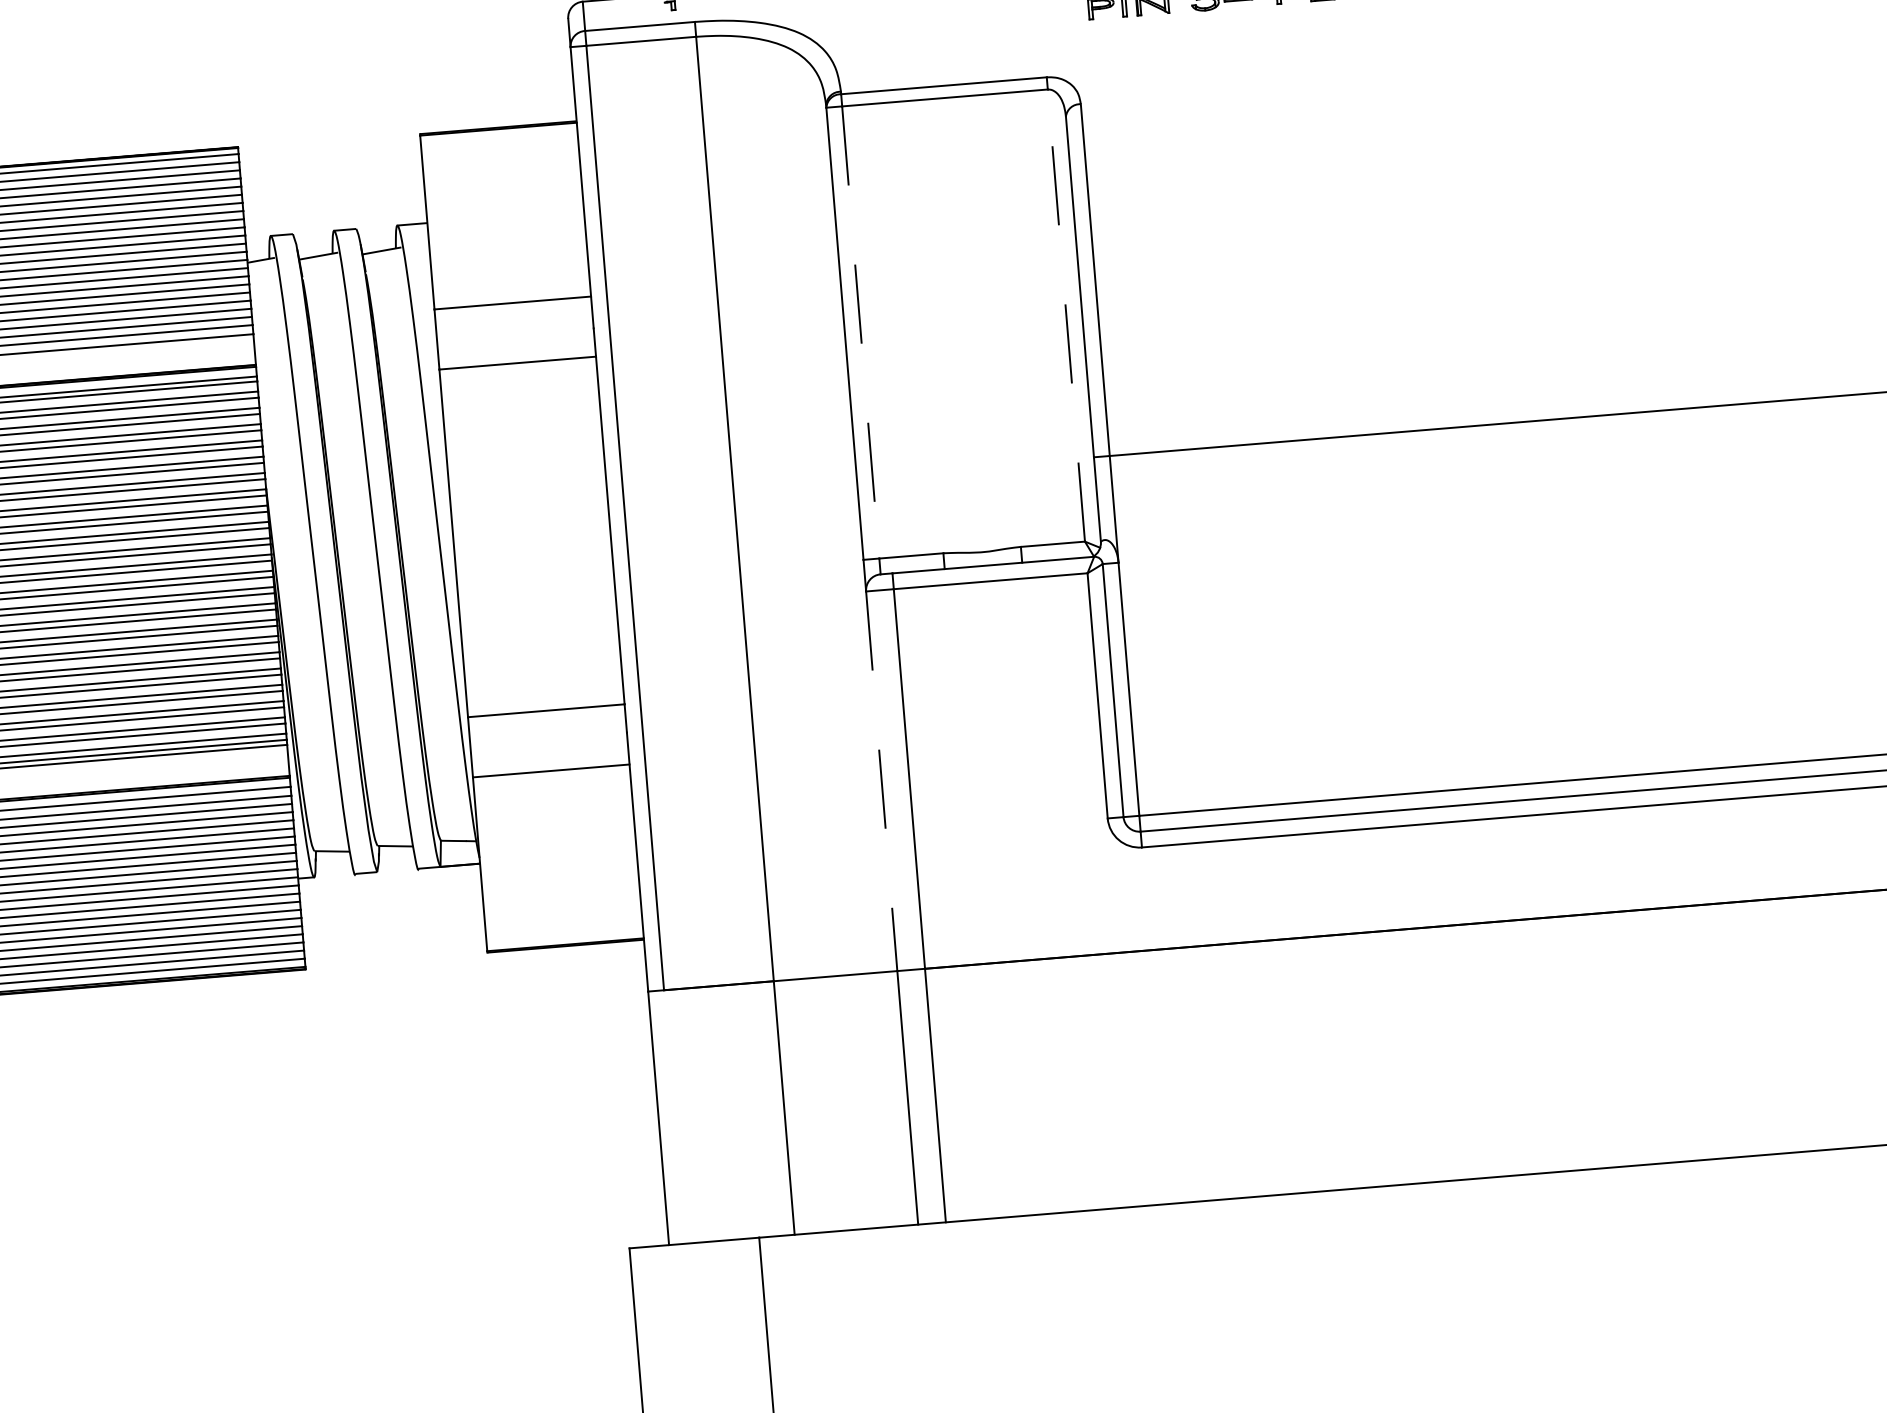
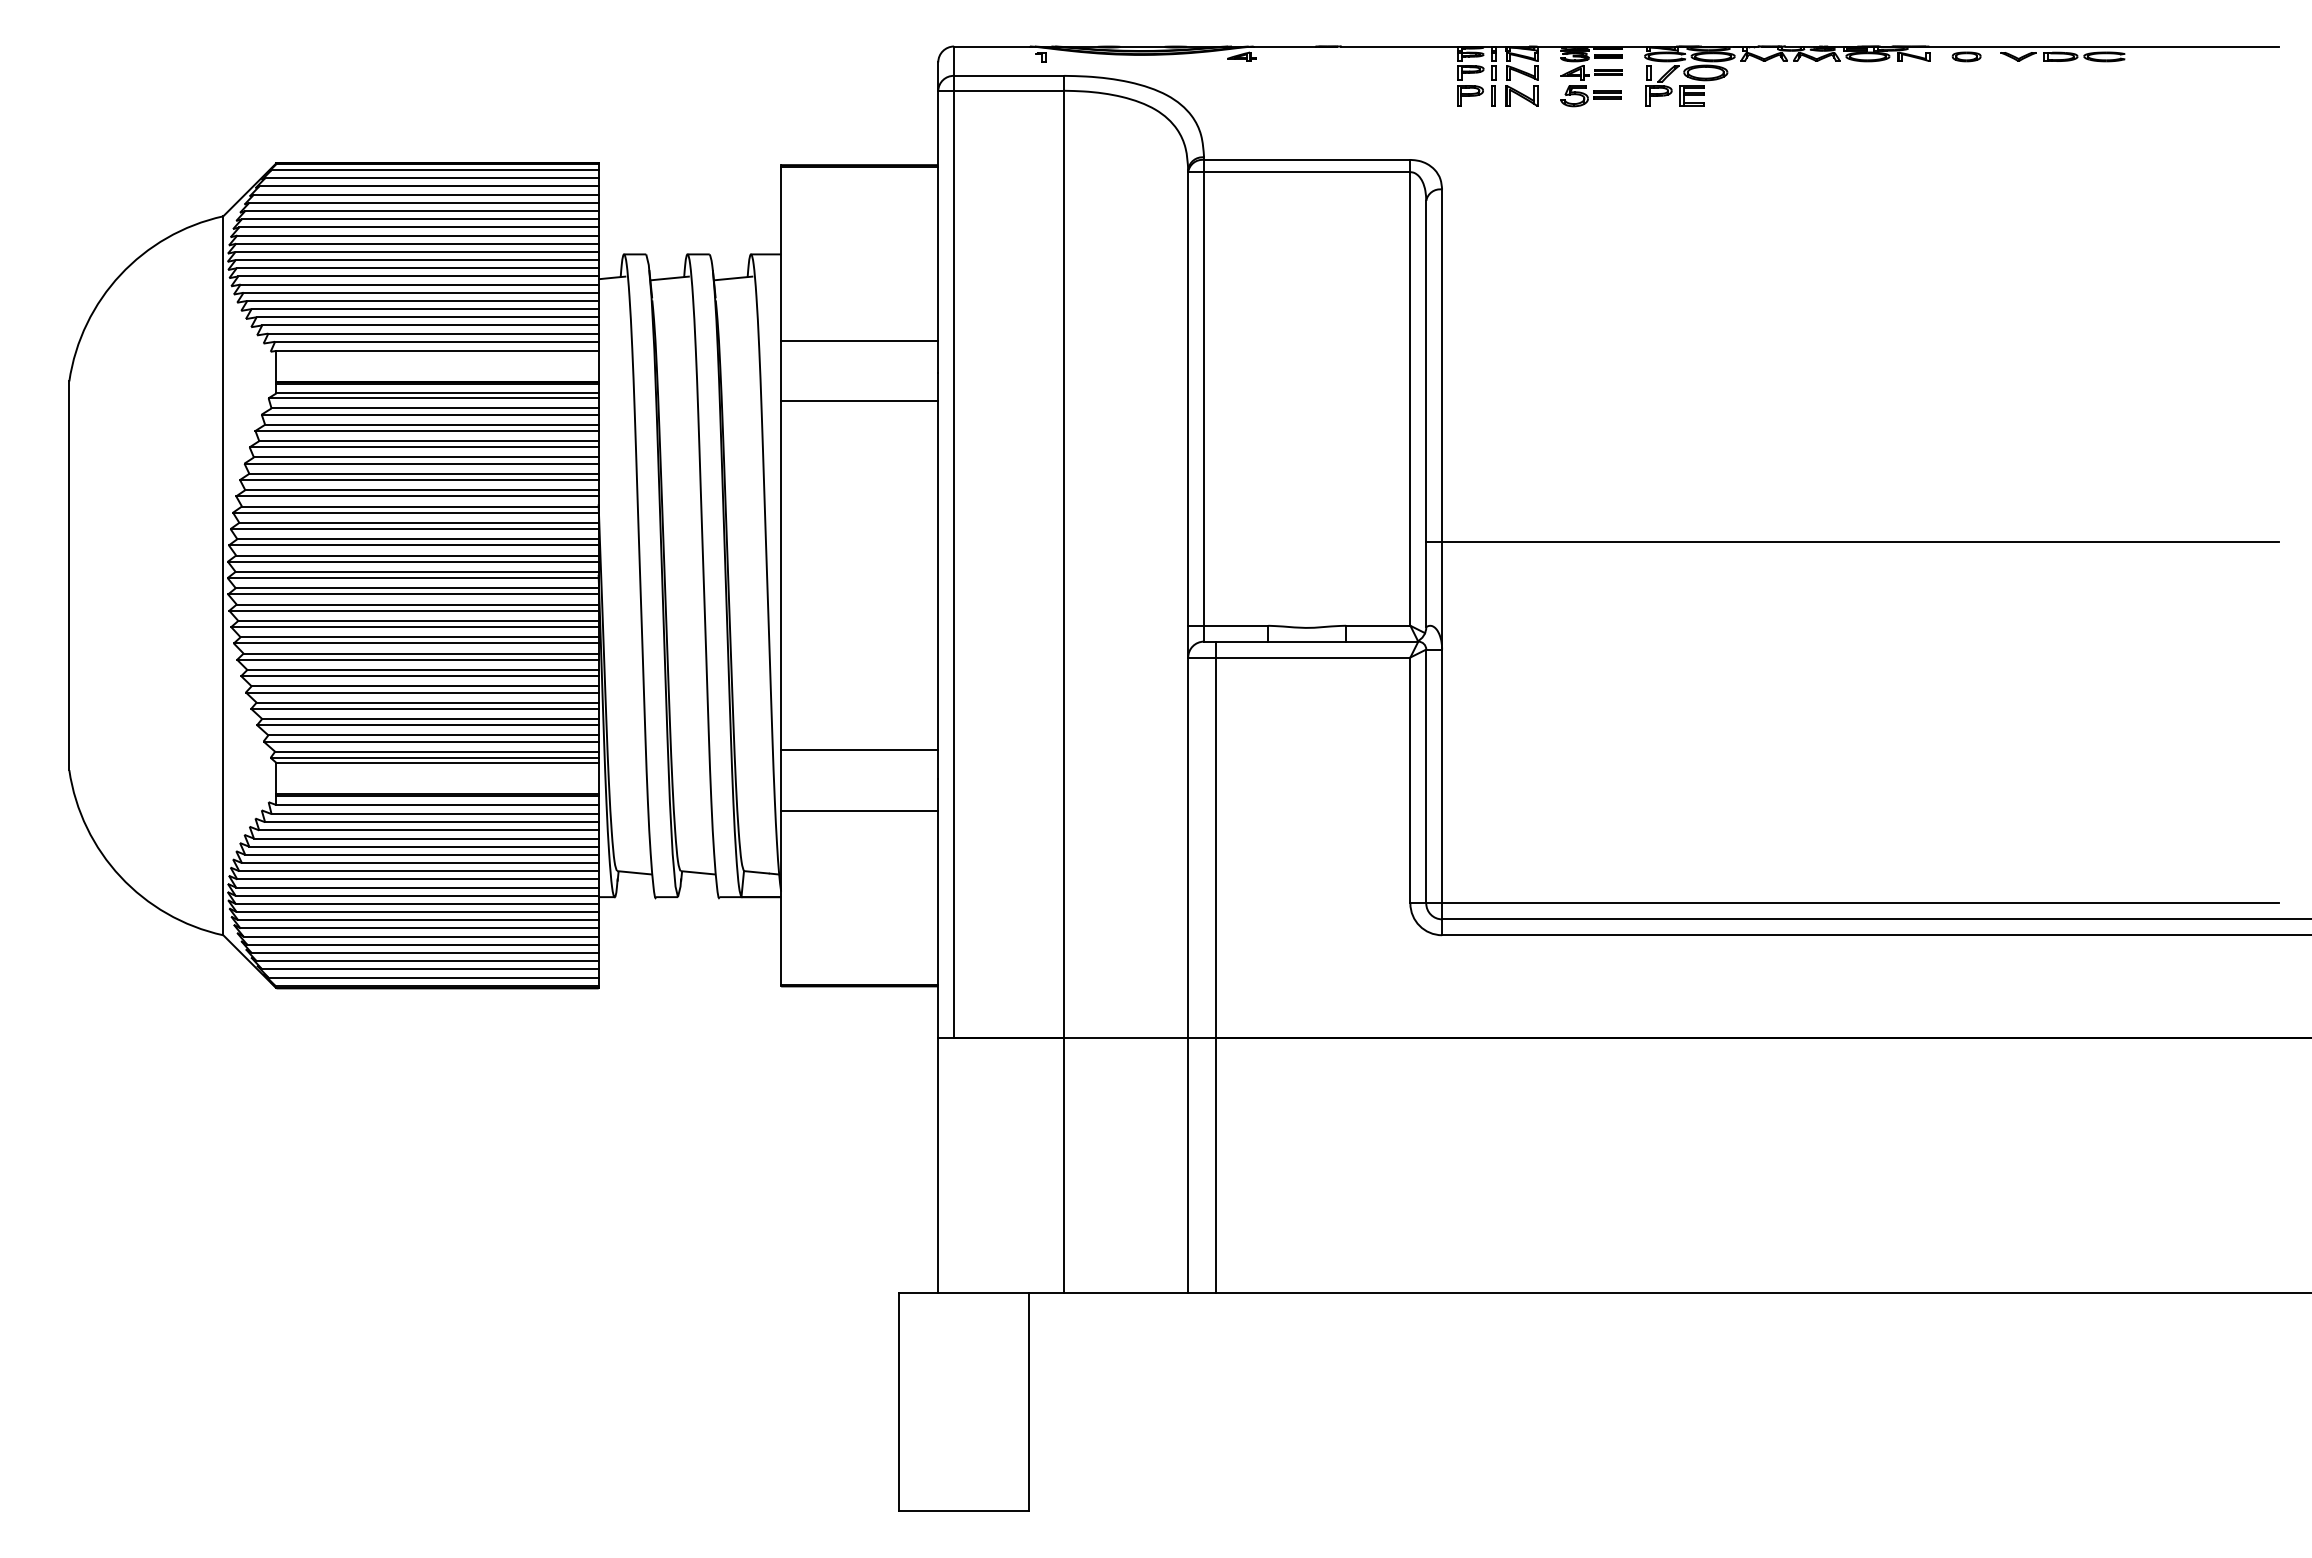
line: (1066, 315) -> (1410, 398), dashed -> solid
line: (861, 332) -> (1204, 398), dashed -> solid
line: (882, 781) -> (1188, 848), dashed -> solid

